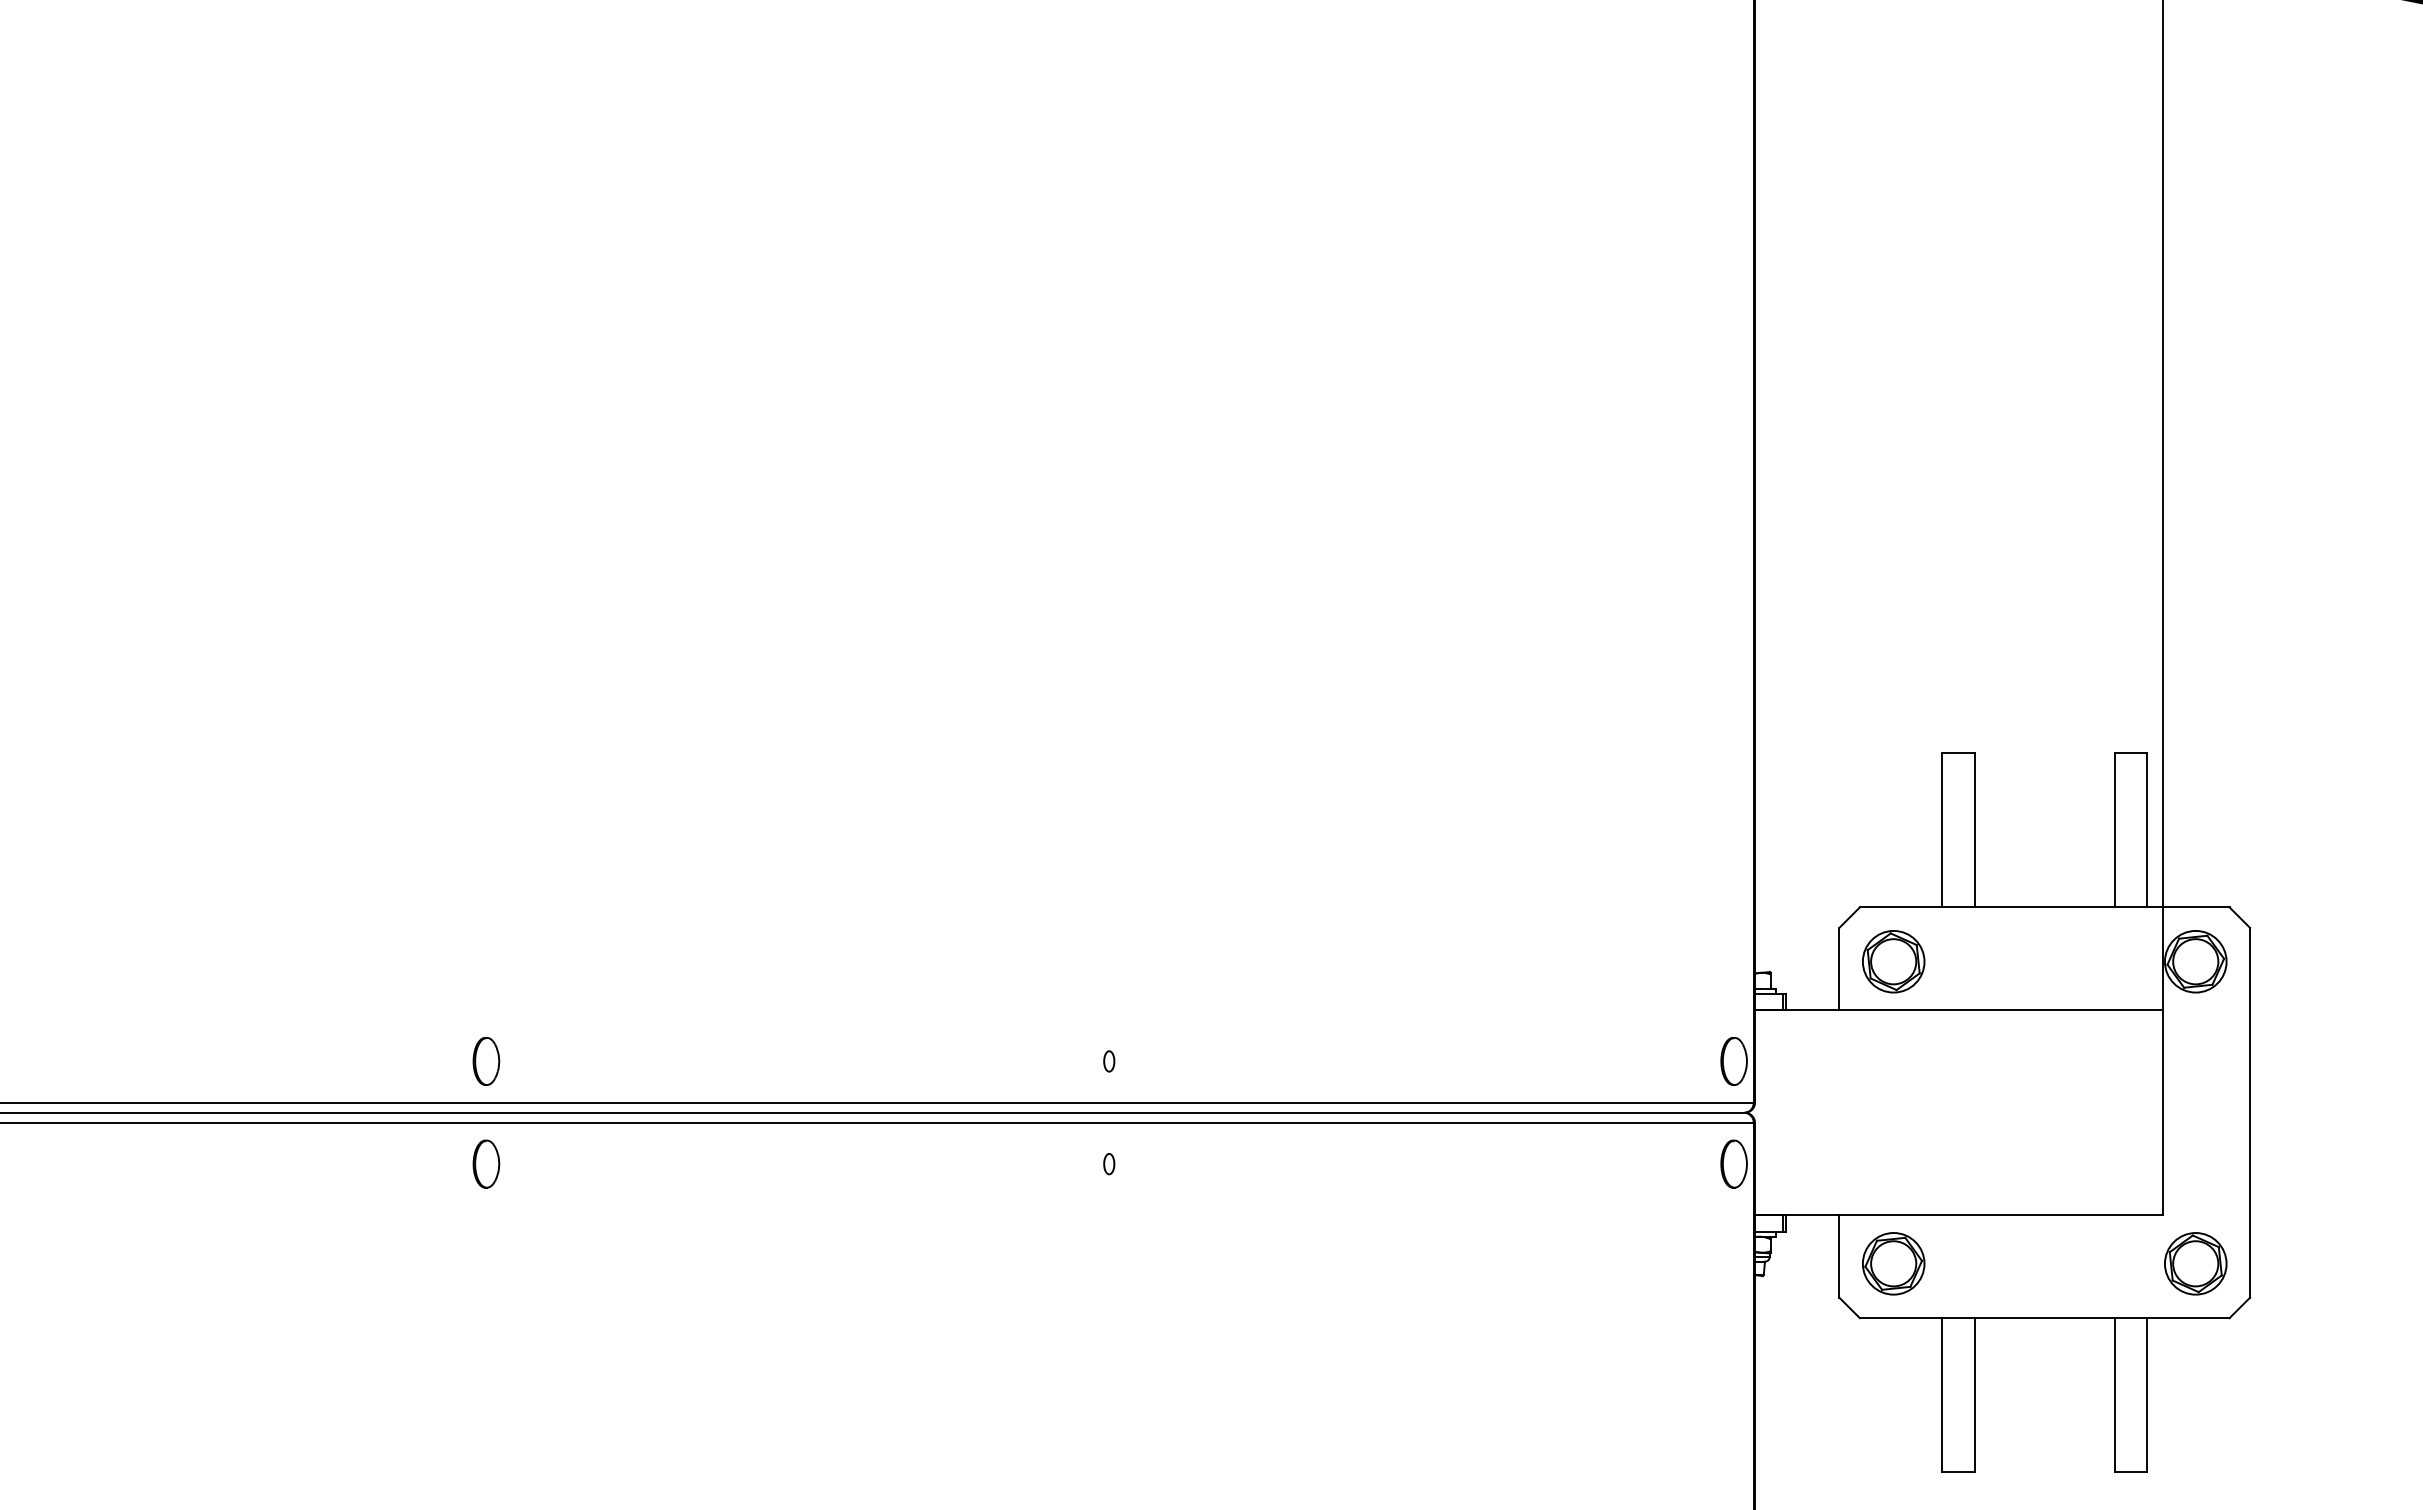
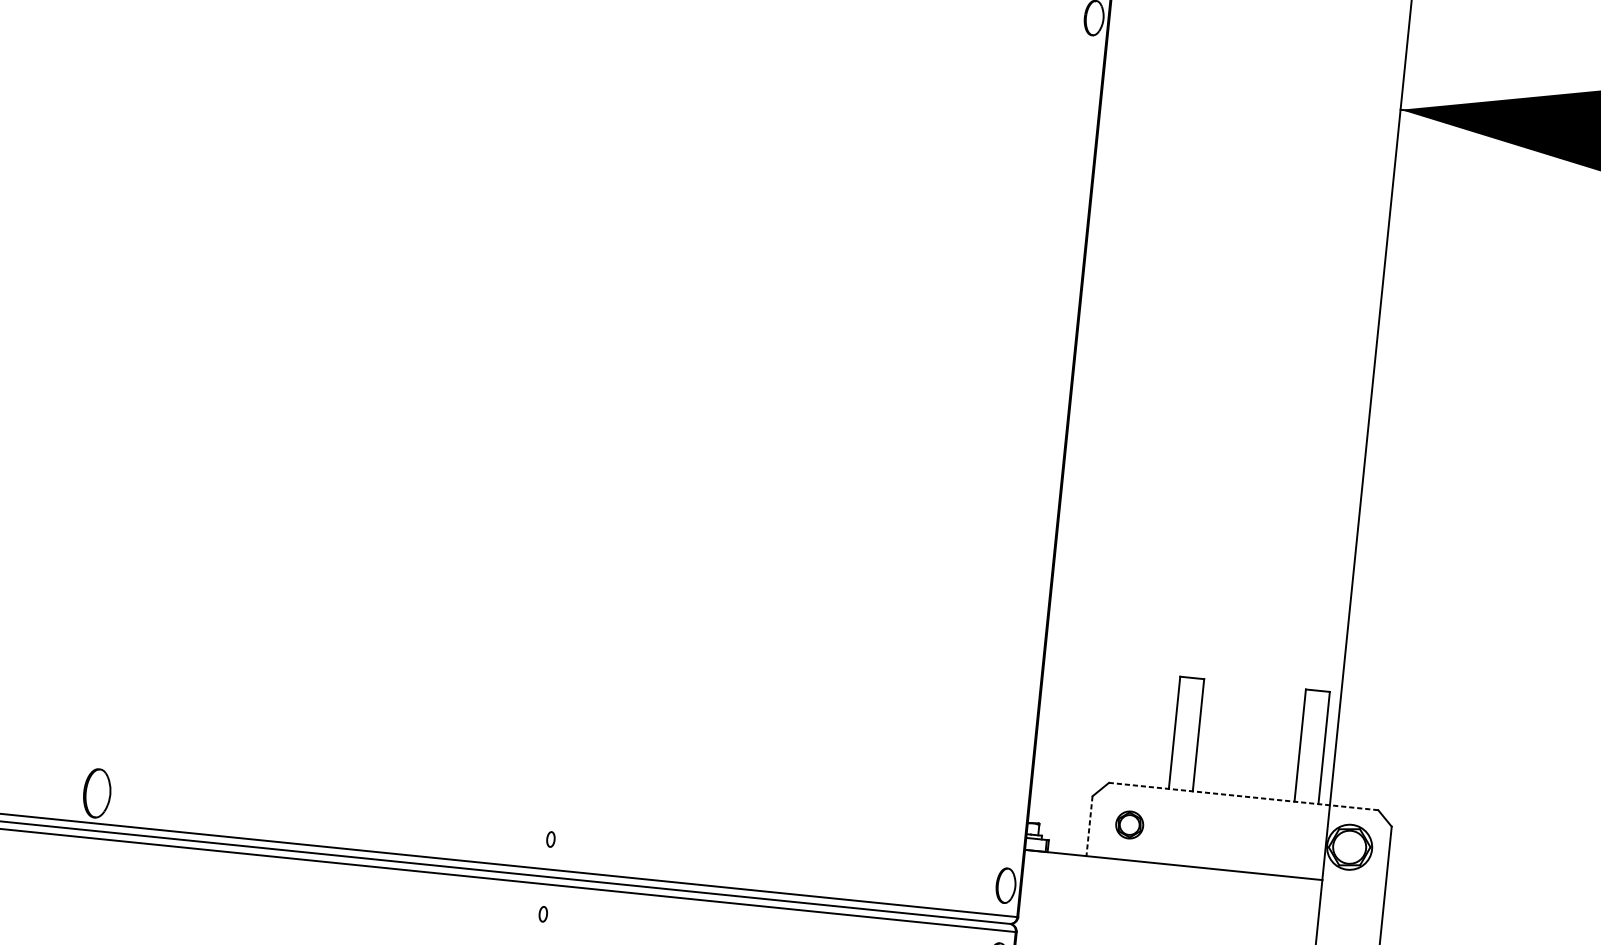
line: (2044, 907) -> (1243, 796), solid -> dashed
part: (1893, 961) -> (1129, 824), size x0.6
line: (1839, 969) -> (1089, 826), solid -> dashed
part: (486, 1061) -> (97, 793), size x1.4
part: (486, 1163) -> (89, 867), removed

